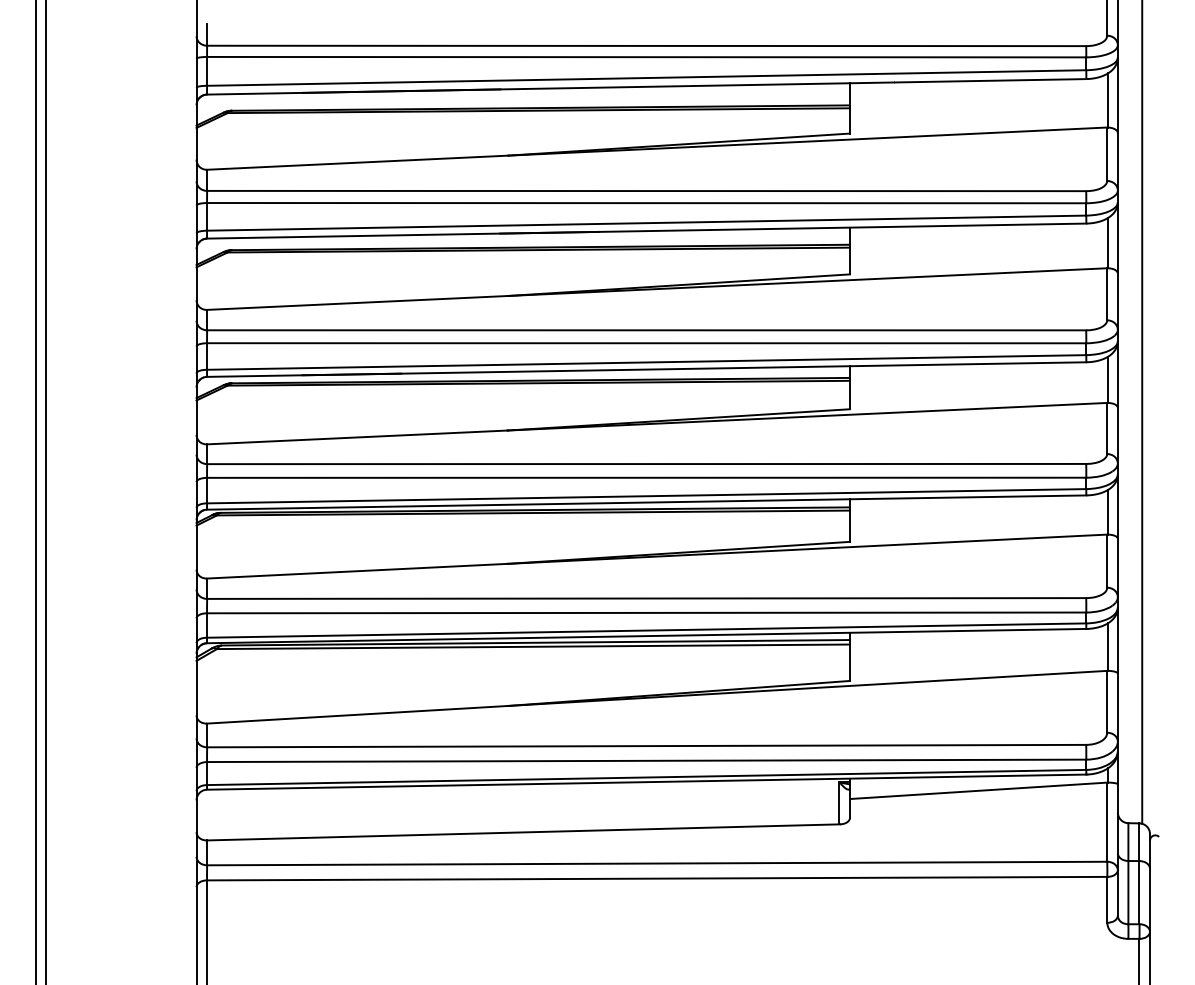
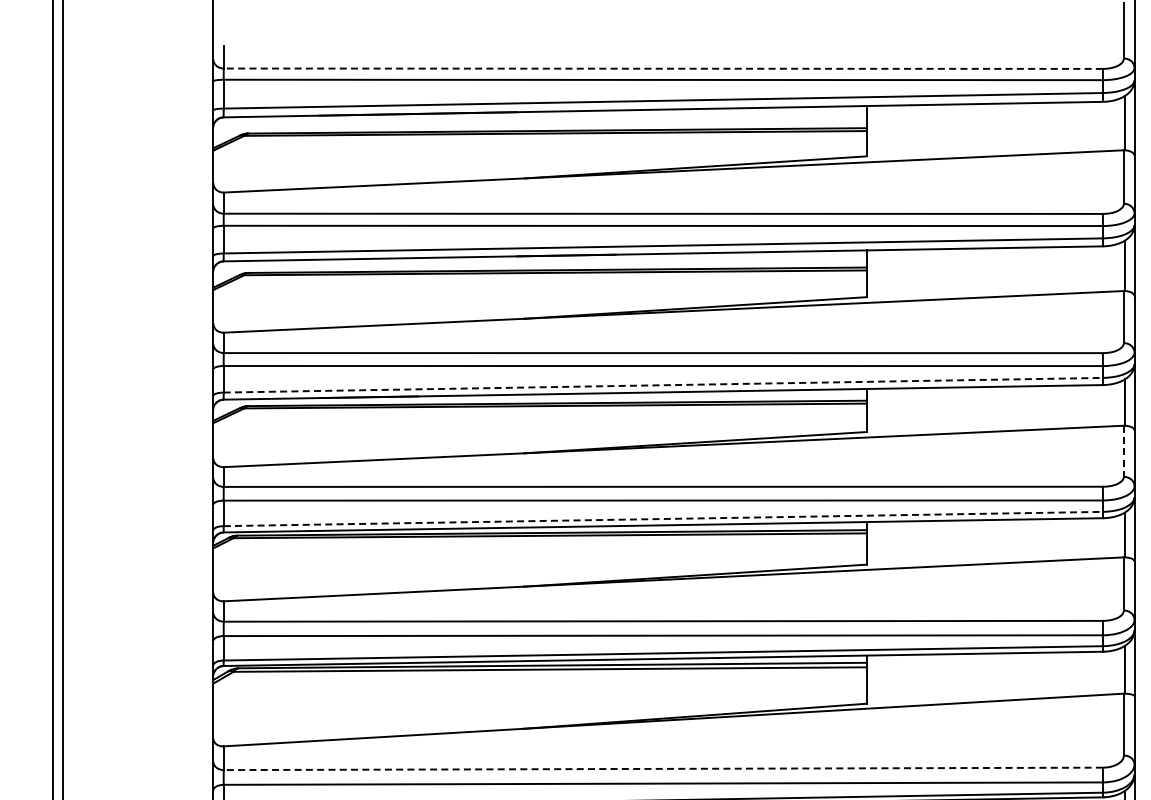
line: (646, 45) -> (663, 68), solid -> dashed
line: (646, 362) -> (663, 385), solid -> dashed
line: (1107, 428) -> (1124, 451), solid -> dashed
line: (646, 496) -> (663, 519), solid -> dashed
line: (646, 746) -> (663, 769), solid -> dashed

